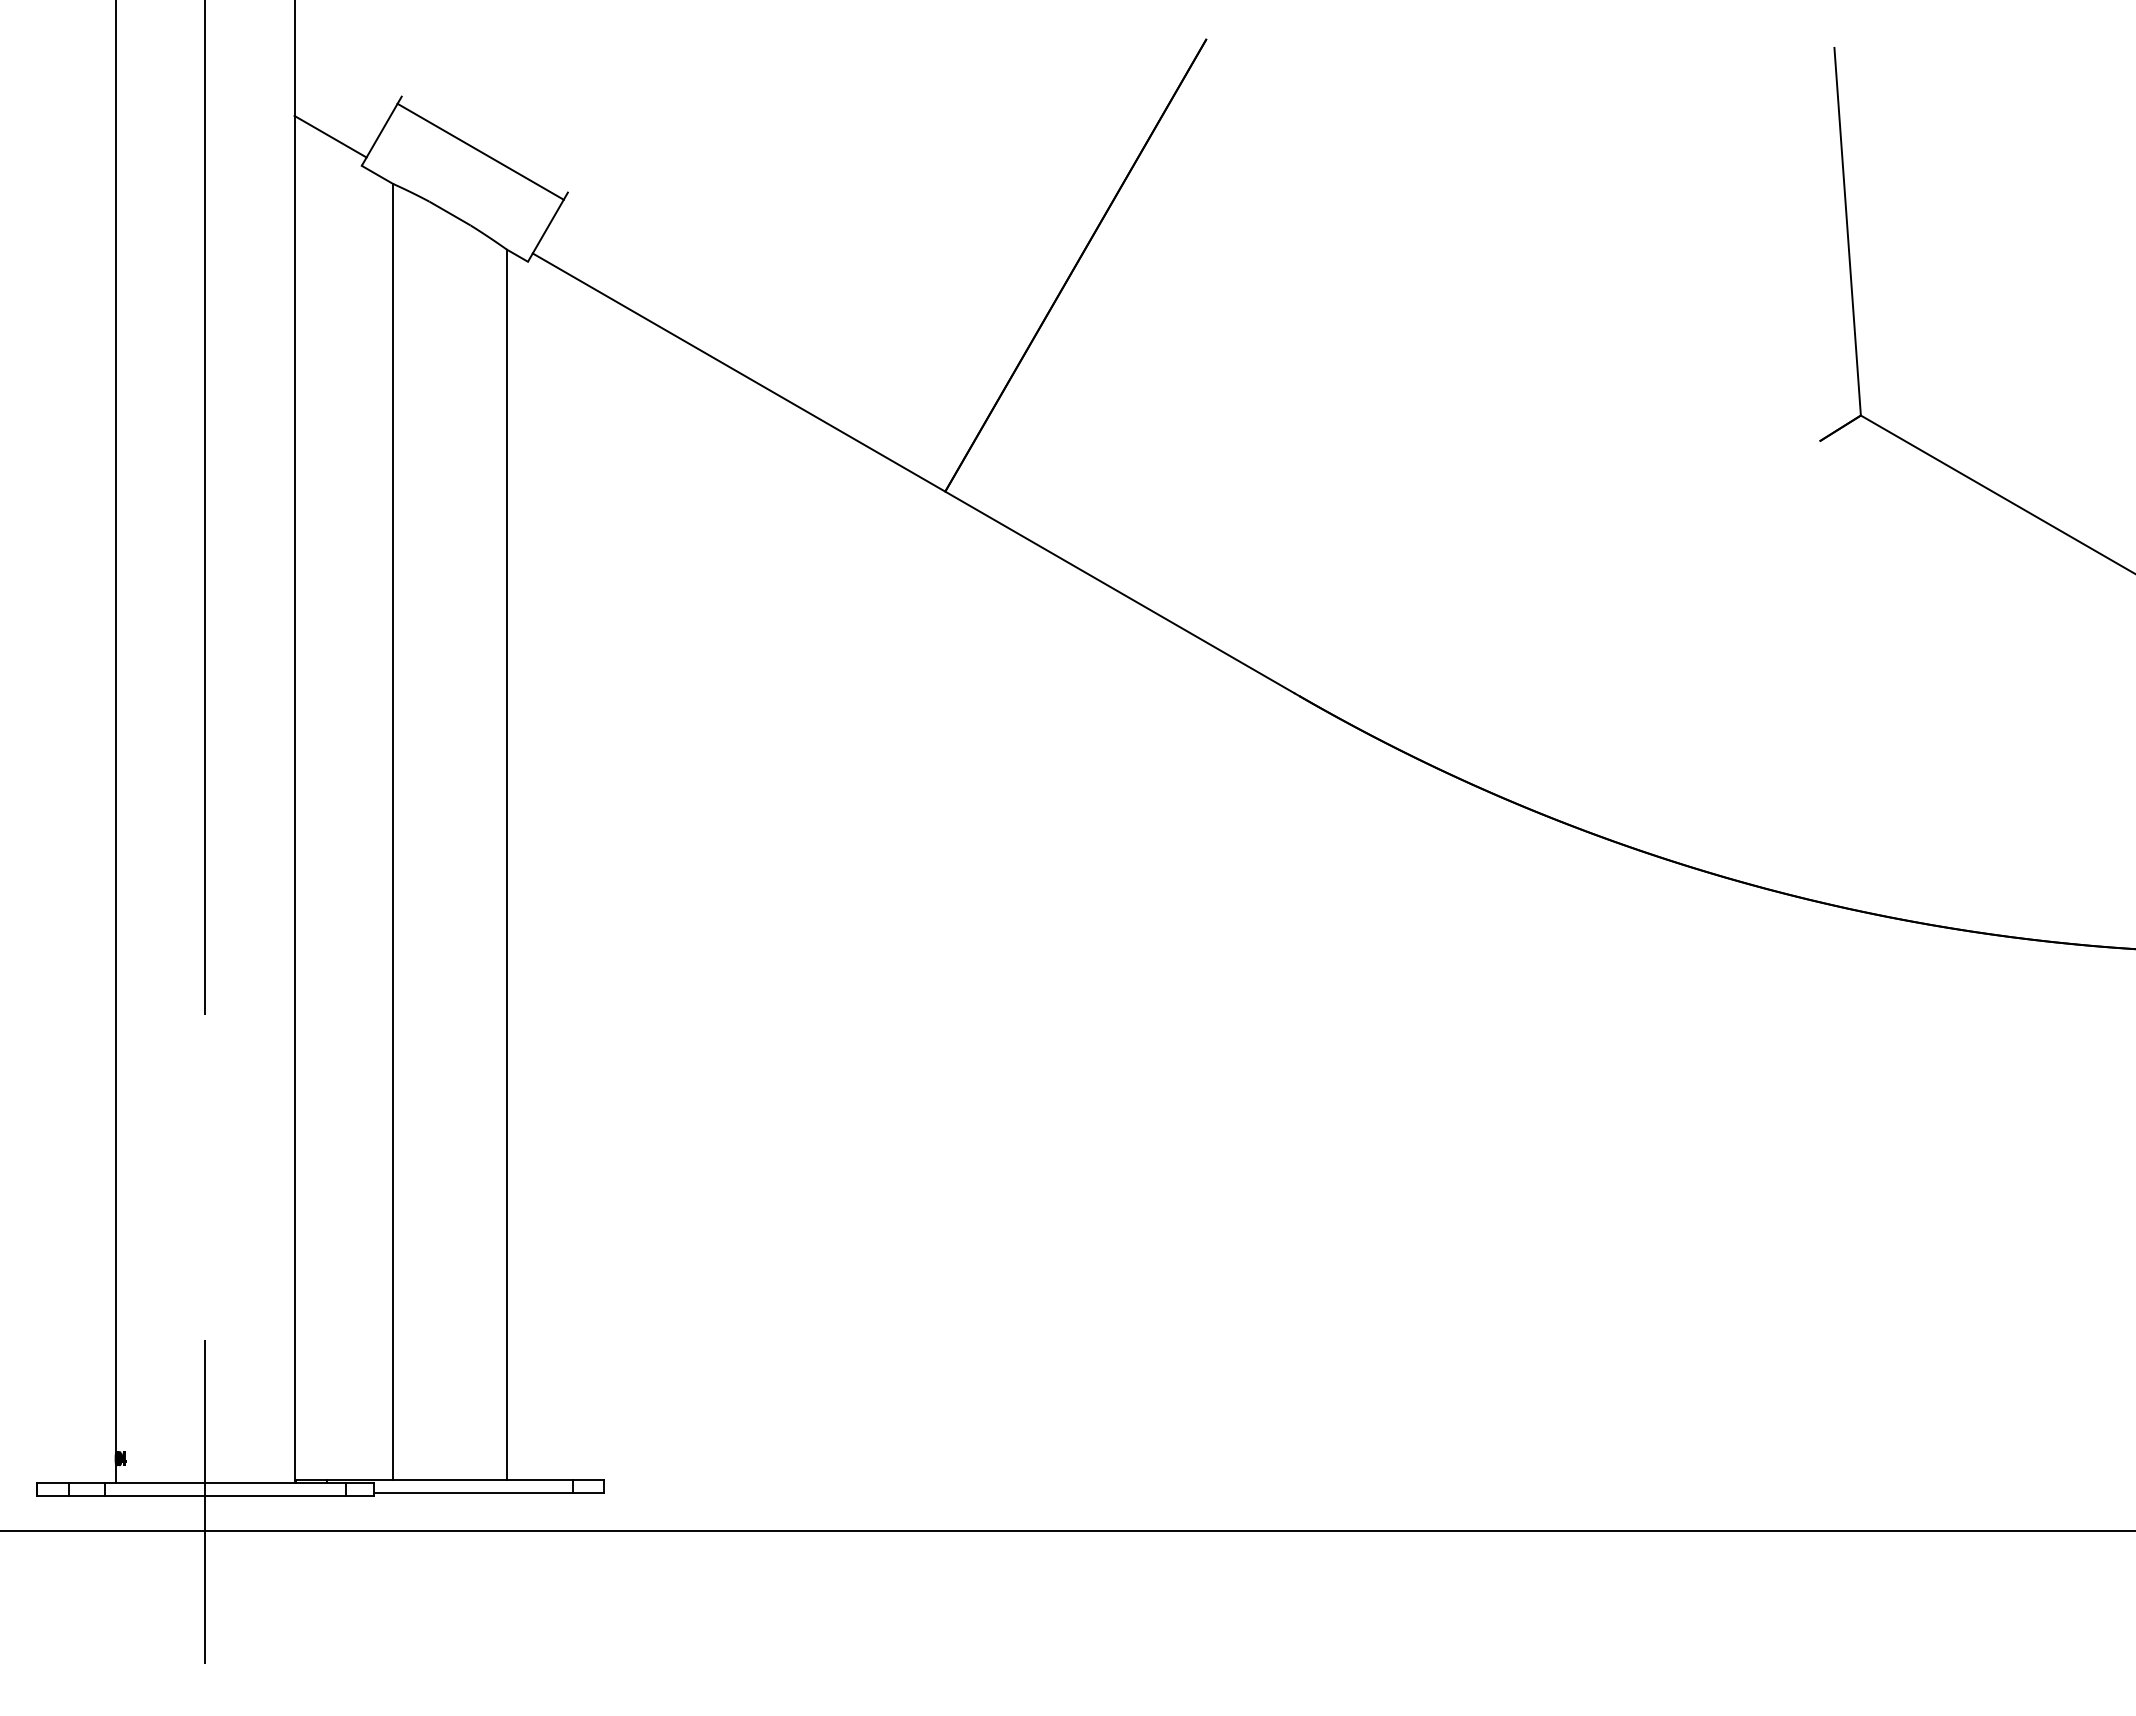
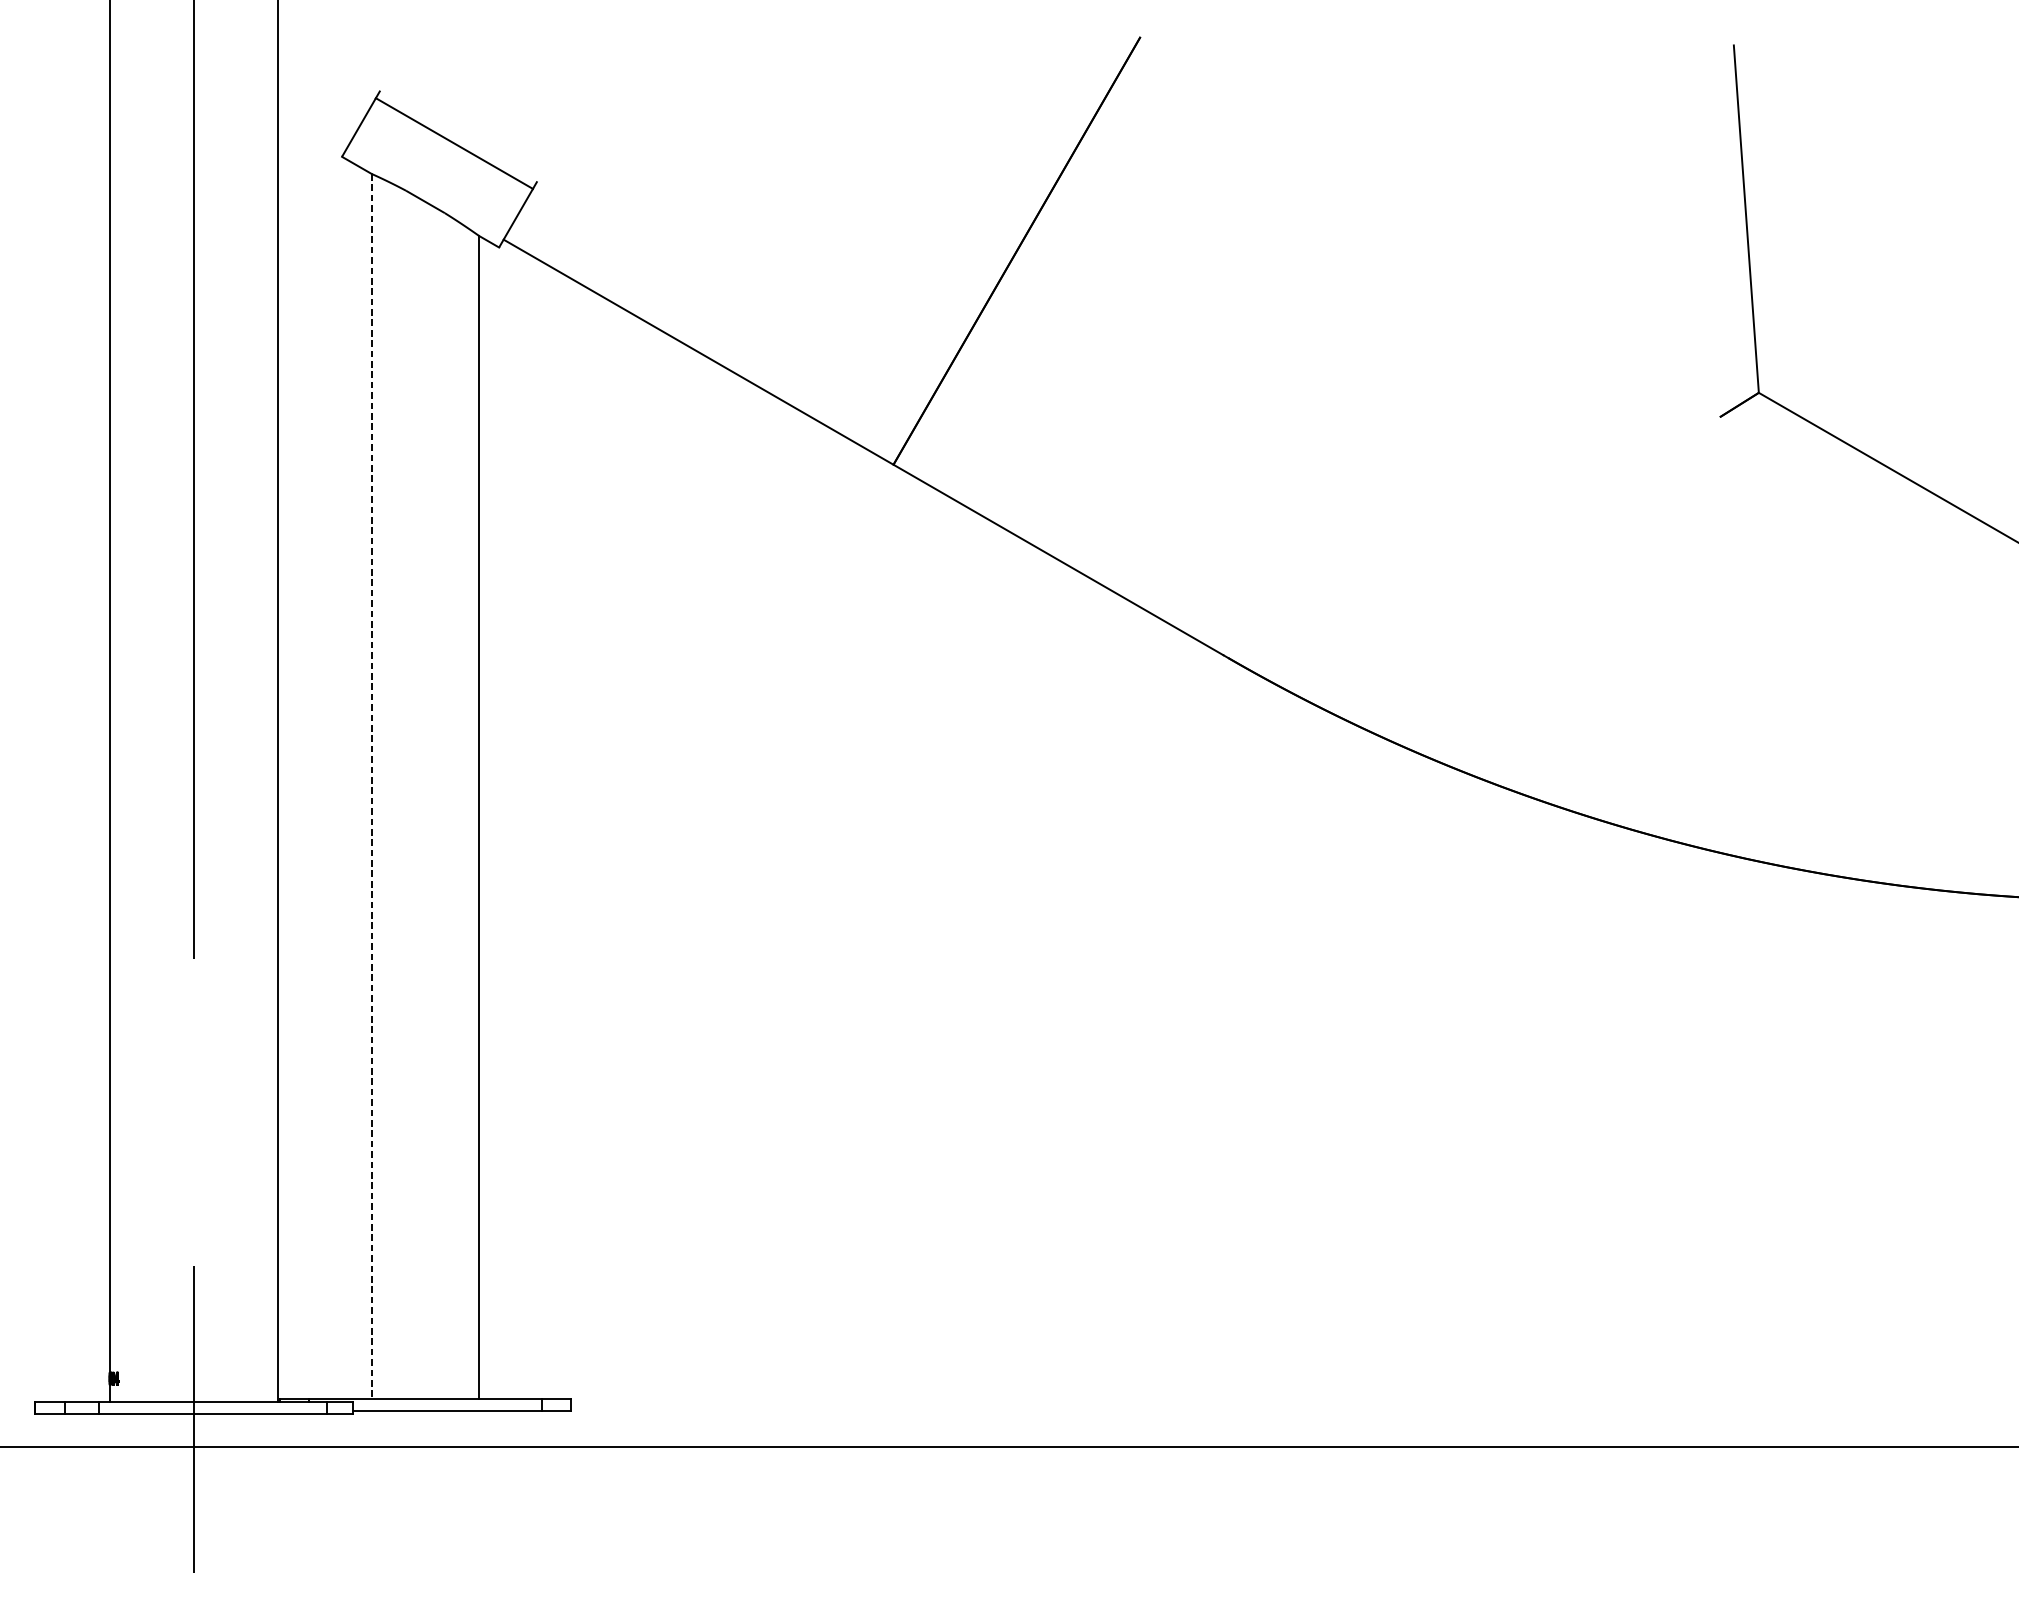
line: (330, 136) -> (312, 129), removed
line: (393, 832) -> (372, 786), solid -> dashed

